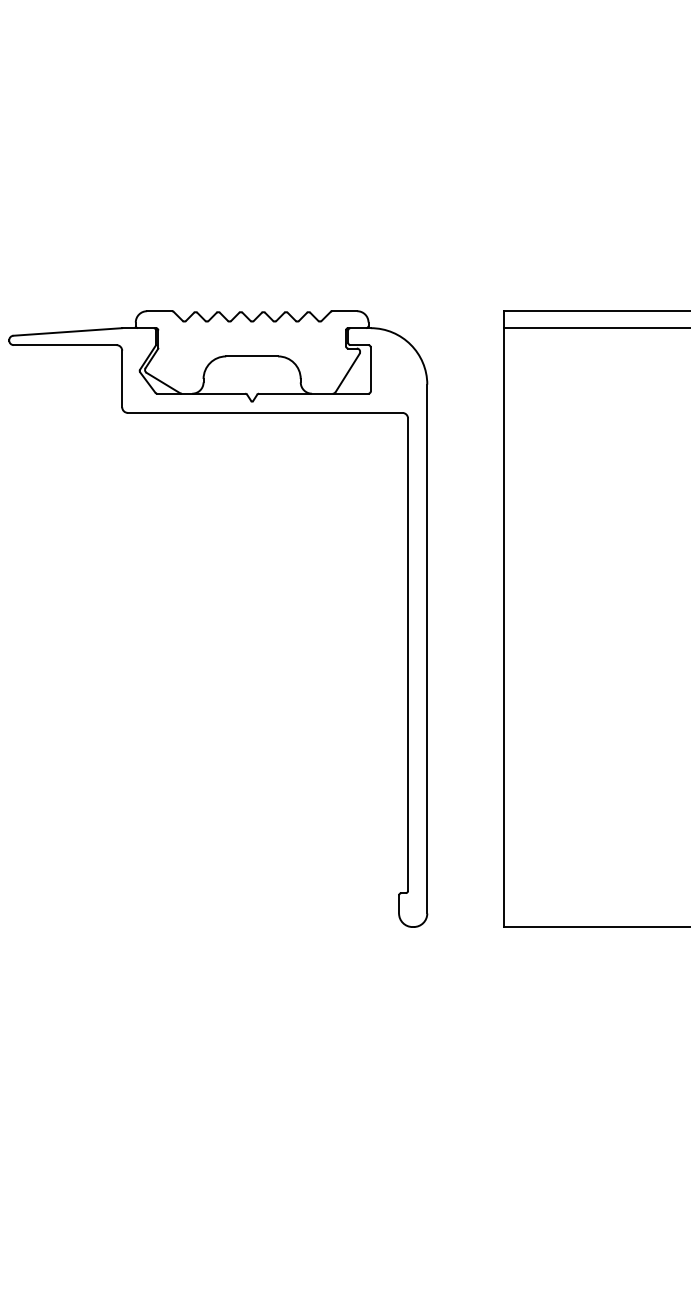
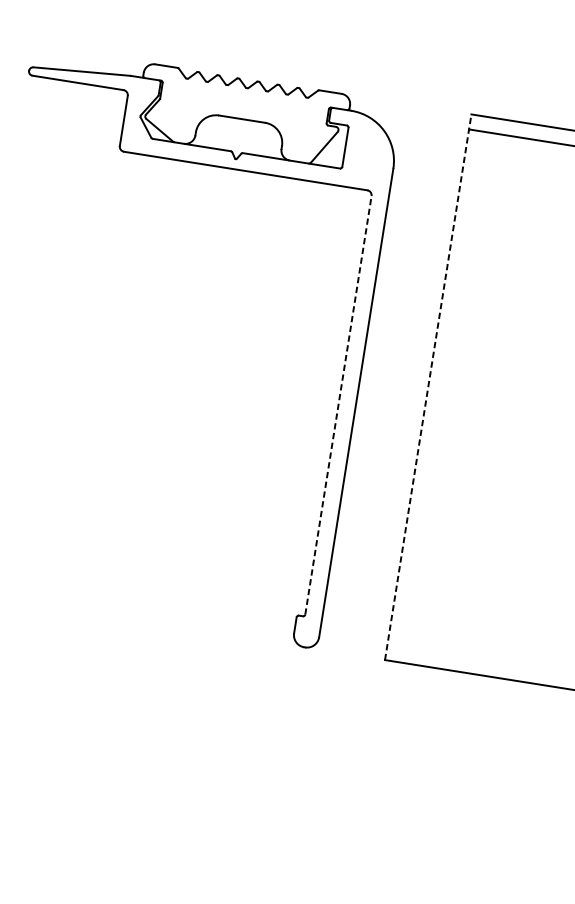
line: (503, 619) -> (427, 387), solid -> dashed
line: (408, 654) -> (338, 405), solid -> dashed

